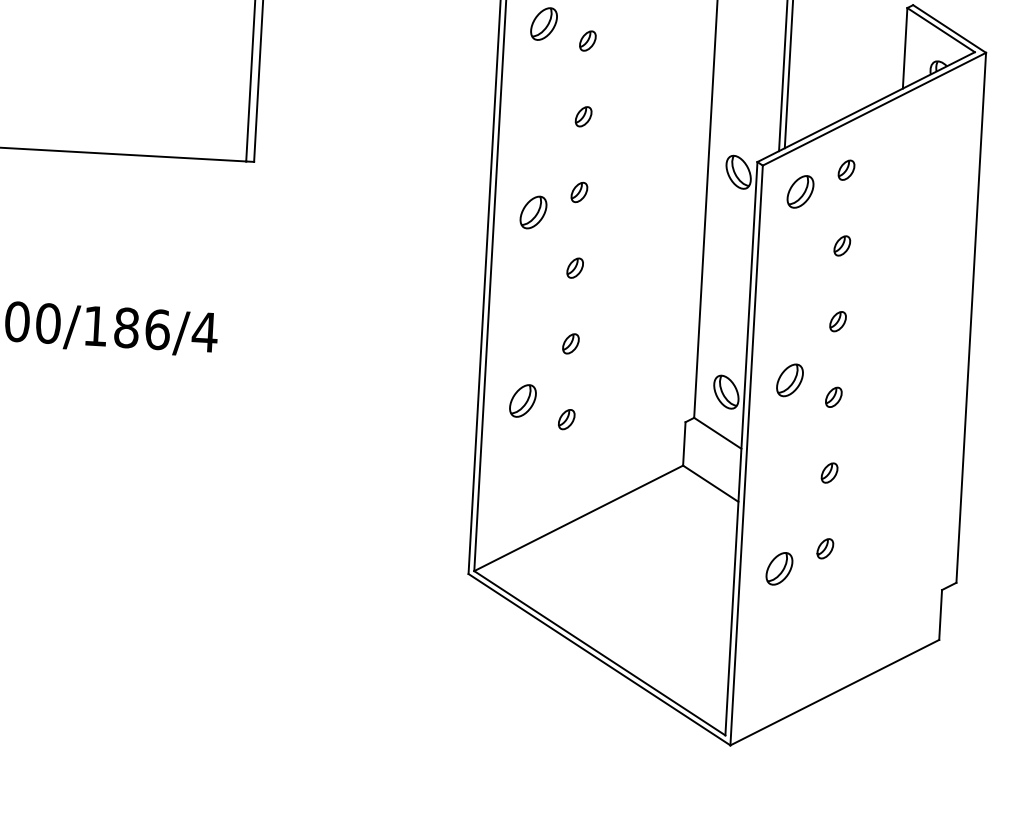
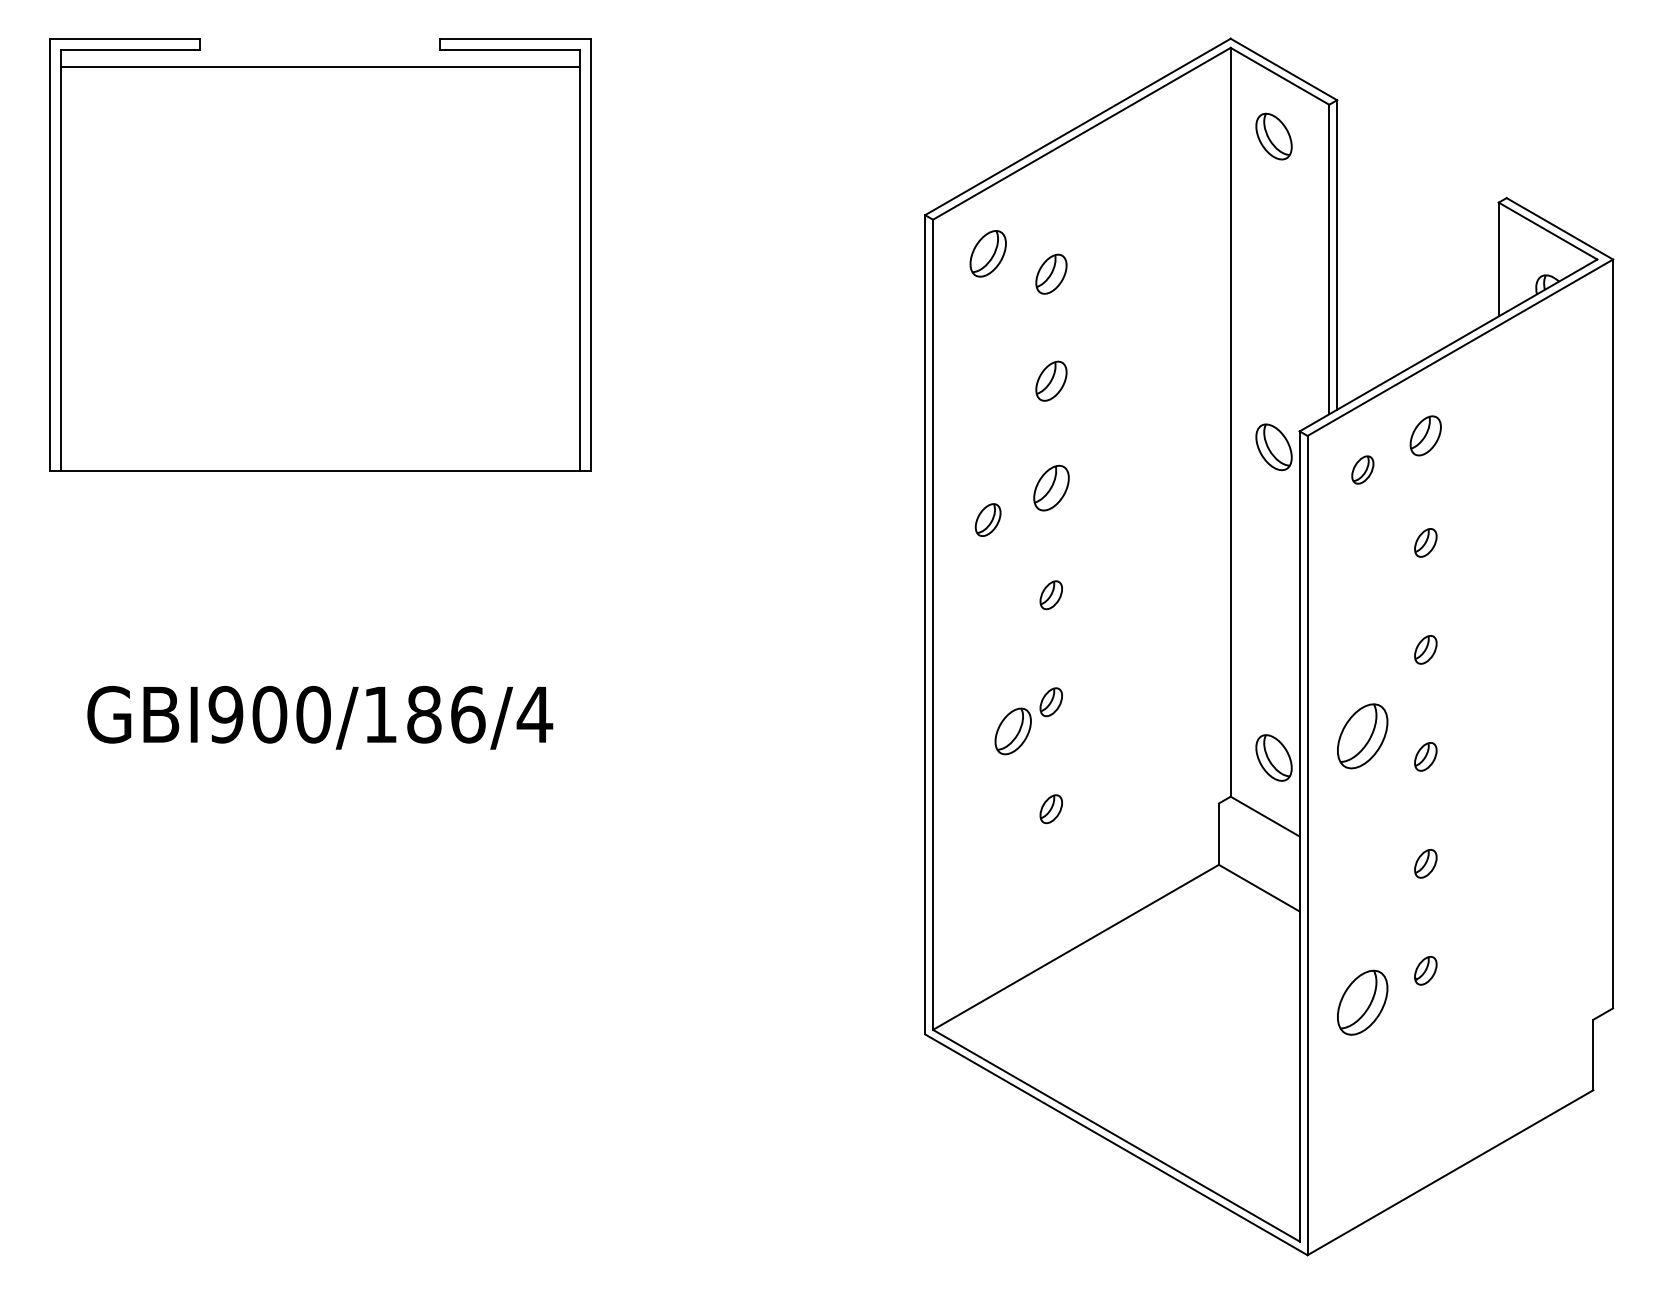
part: (587, 41) -> (1050, 274), size x1.4
part: (583, 116) -> (1050, 381), size x1.4
part: (846, 169) -> (1425, 435), size x1.4
part: (800, 191) -> (1362, 469), size x0.6
part: (578, 192) -> (1050, 488), size x1.6
part: (533, 212) -> (987, 519), size x0.7
part: (789, 380) -> (1362, 736), size x1.4
part: (522, 401) -> (1012, 731), moved
part: (779, 568) -> (1362, 1002), size x1.4

